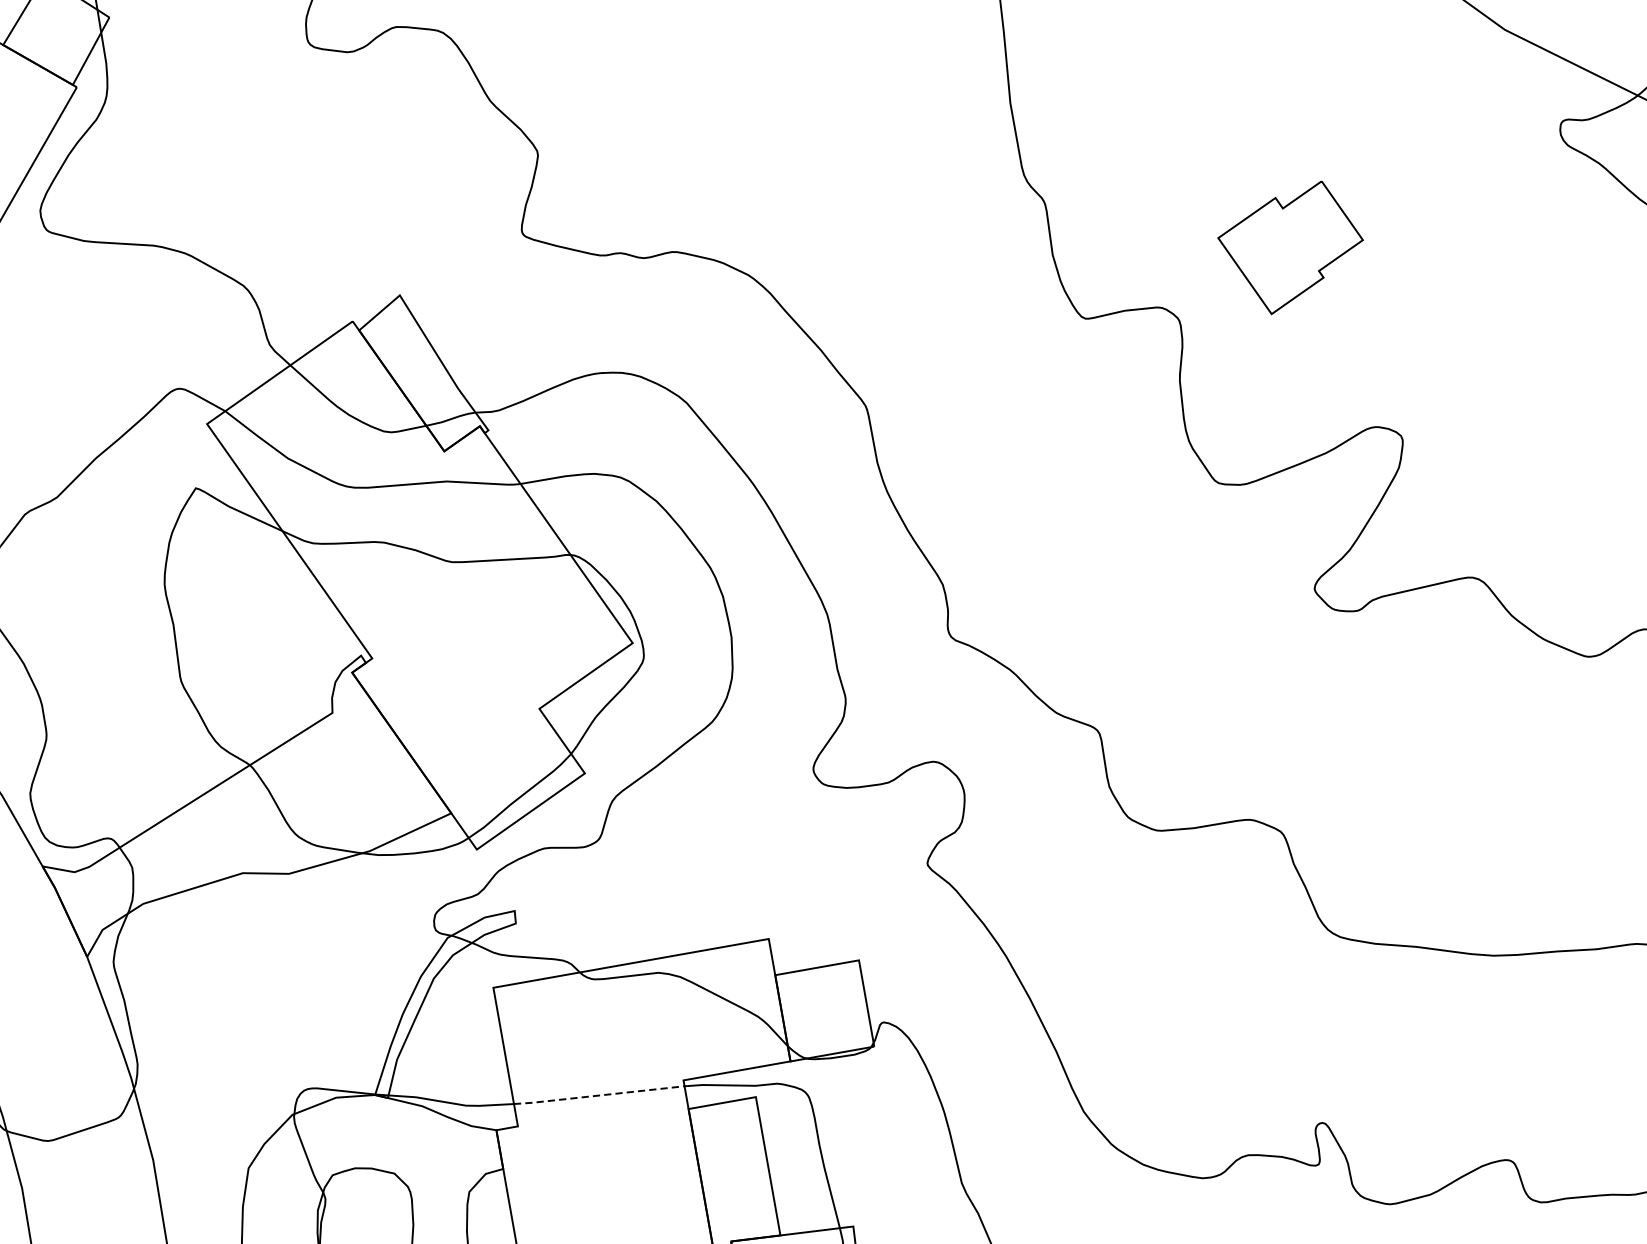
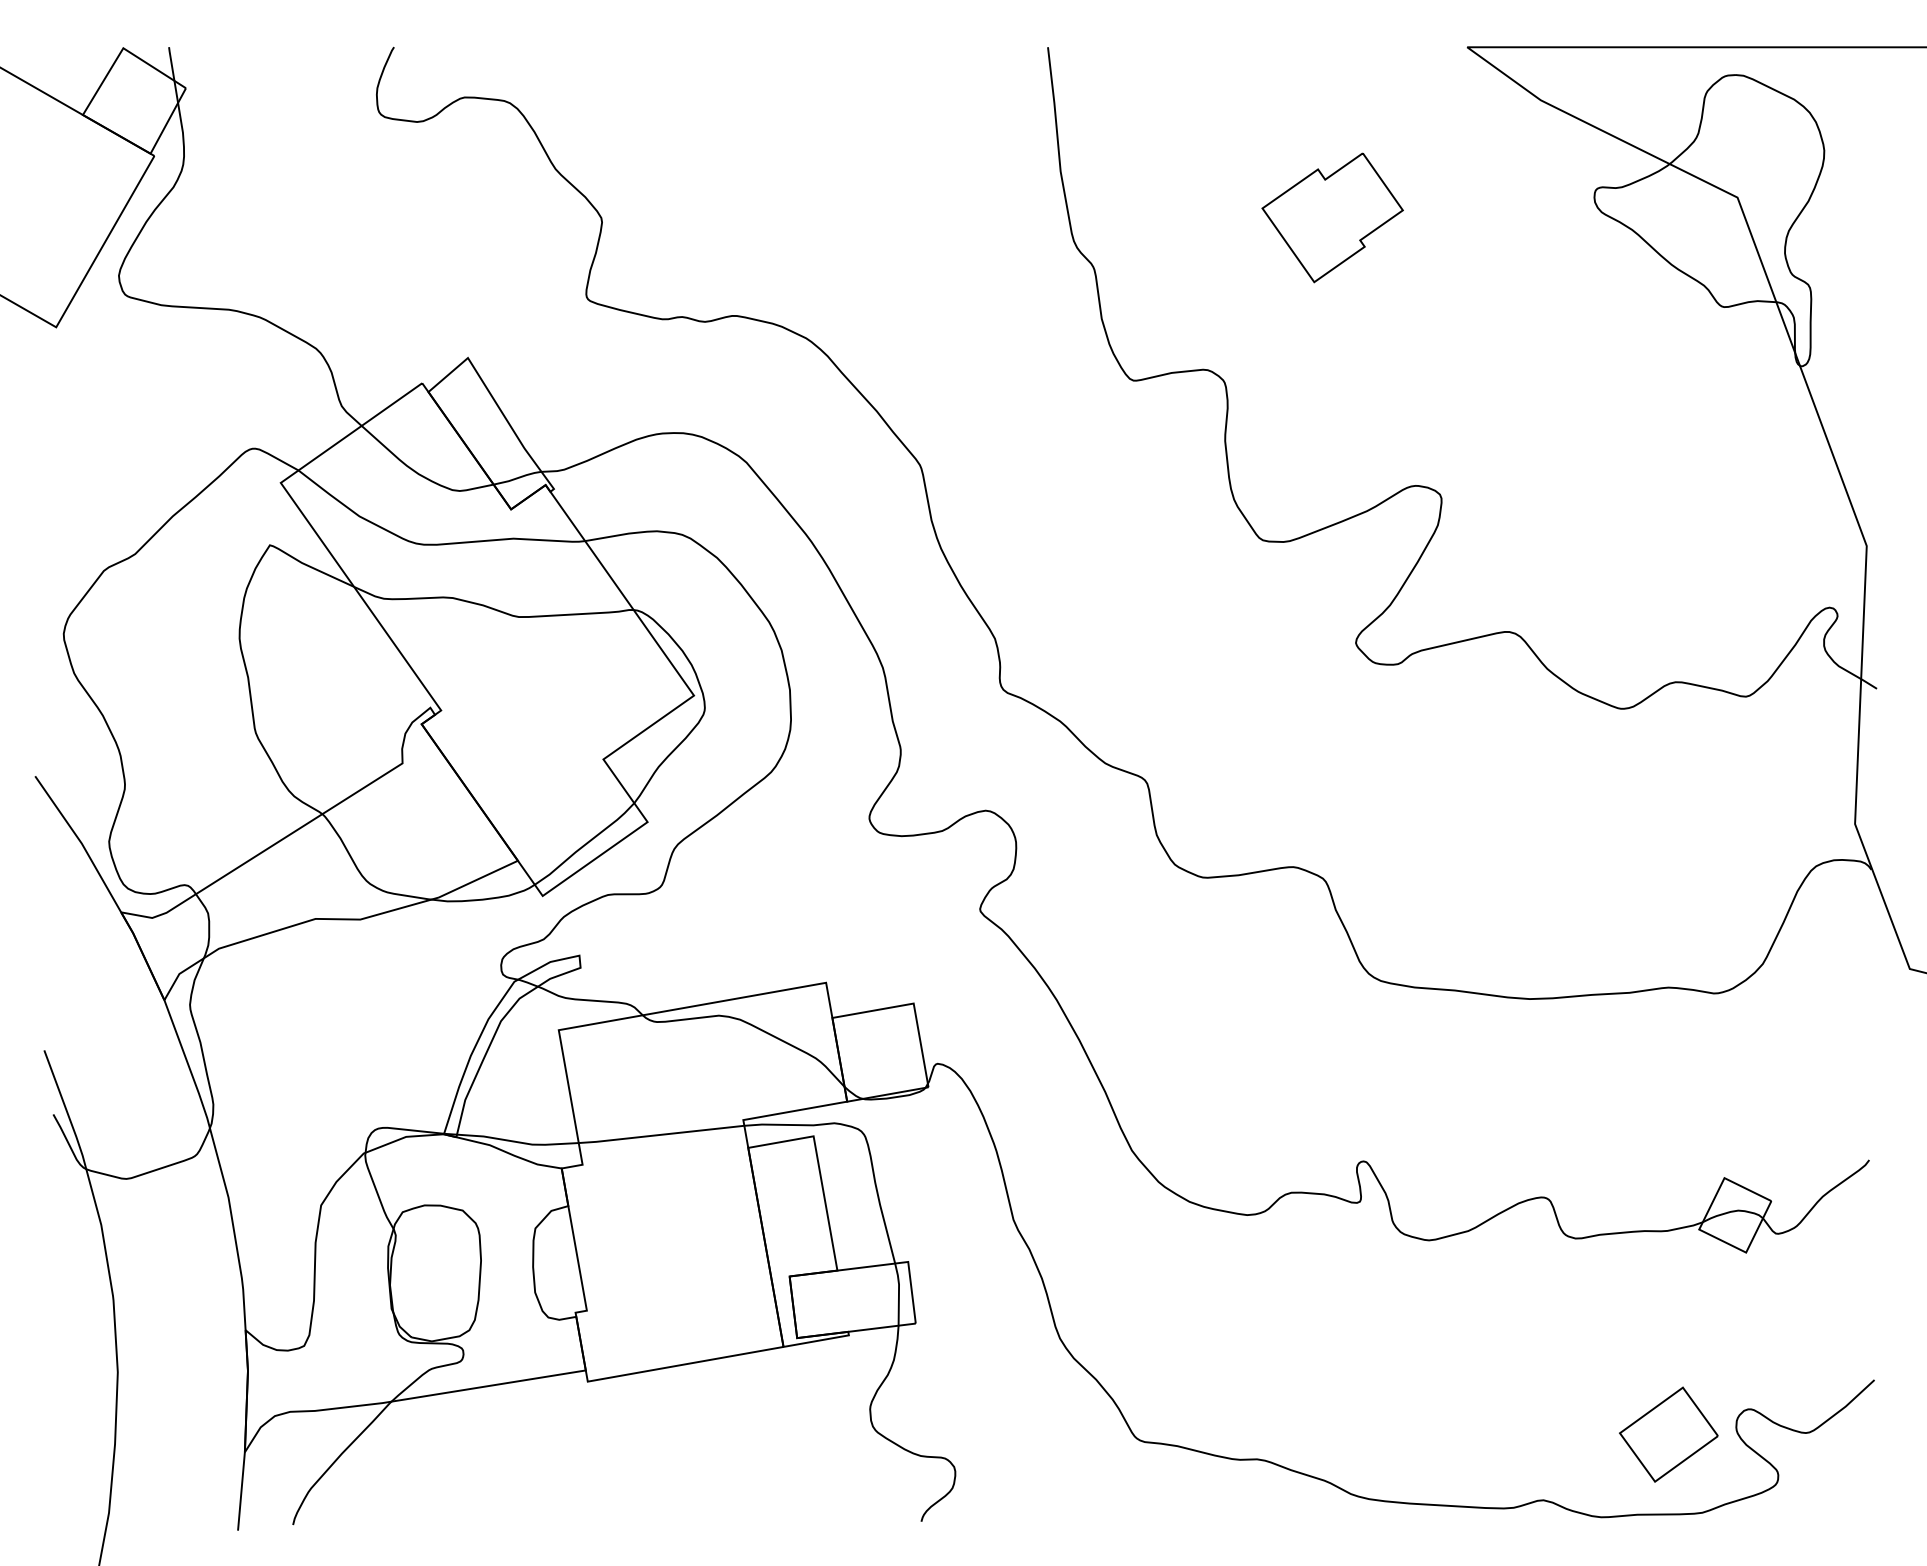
part: (1290, 247) -> (1332, 217), moved
line: (598, 1095) -> (660, 1134), dashed -> solid

